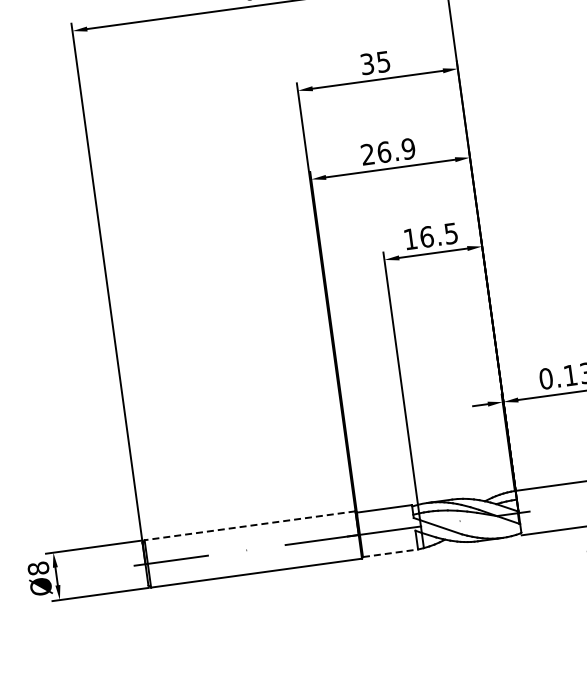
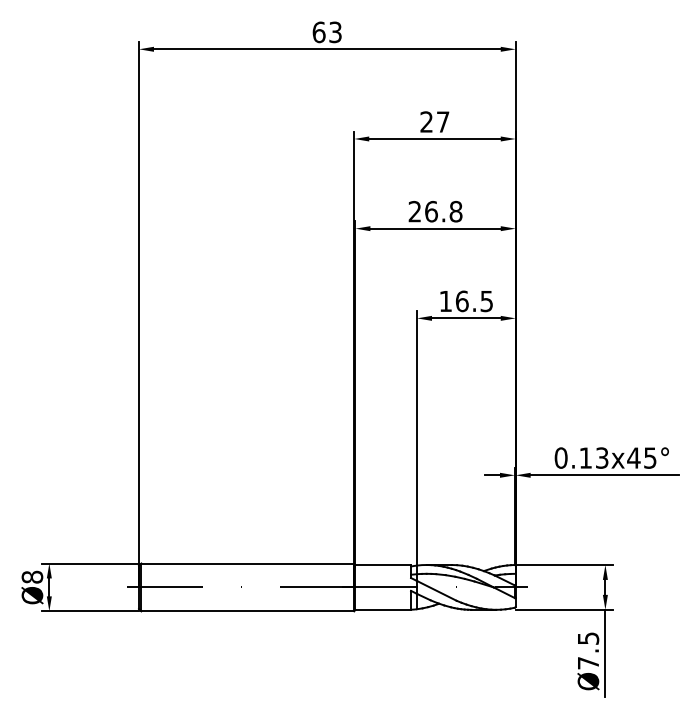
text: (375, 62) -> (434, 121), 35 -> 27
text: (408, 148) -> (455, 211), 26.9 -> 26.8
line: (249, 525) -> (247, 563), dashed -> solid
line: (390, 552) -> (383, 609), dashed -> solid

